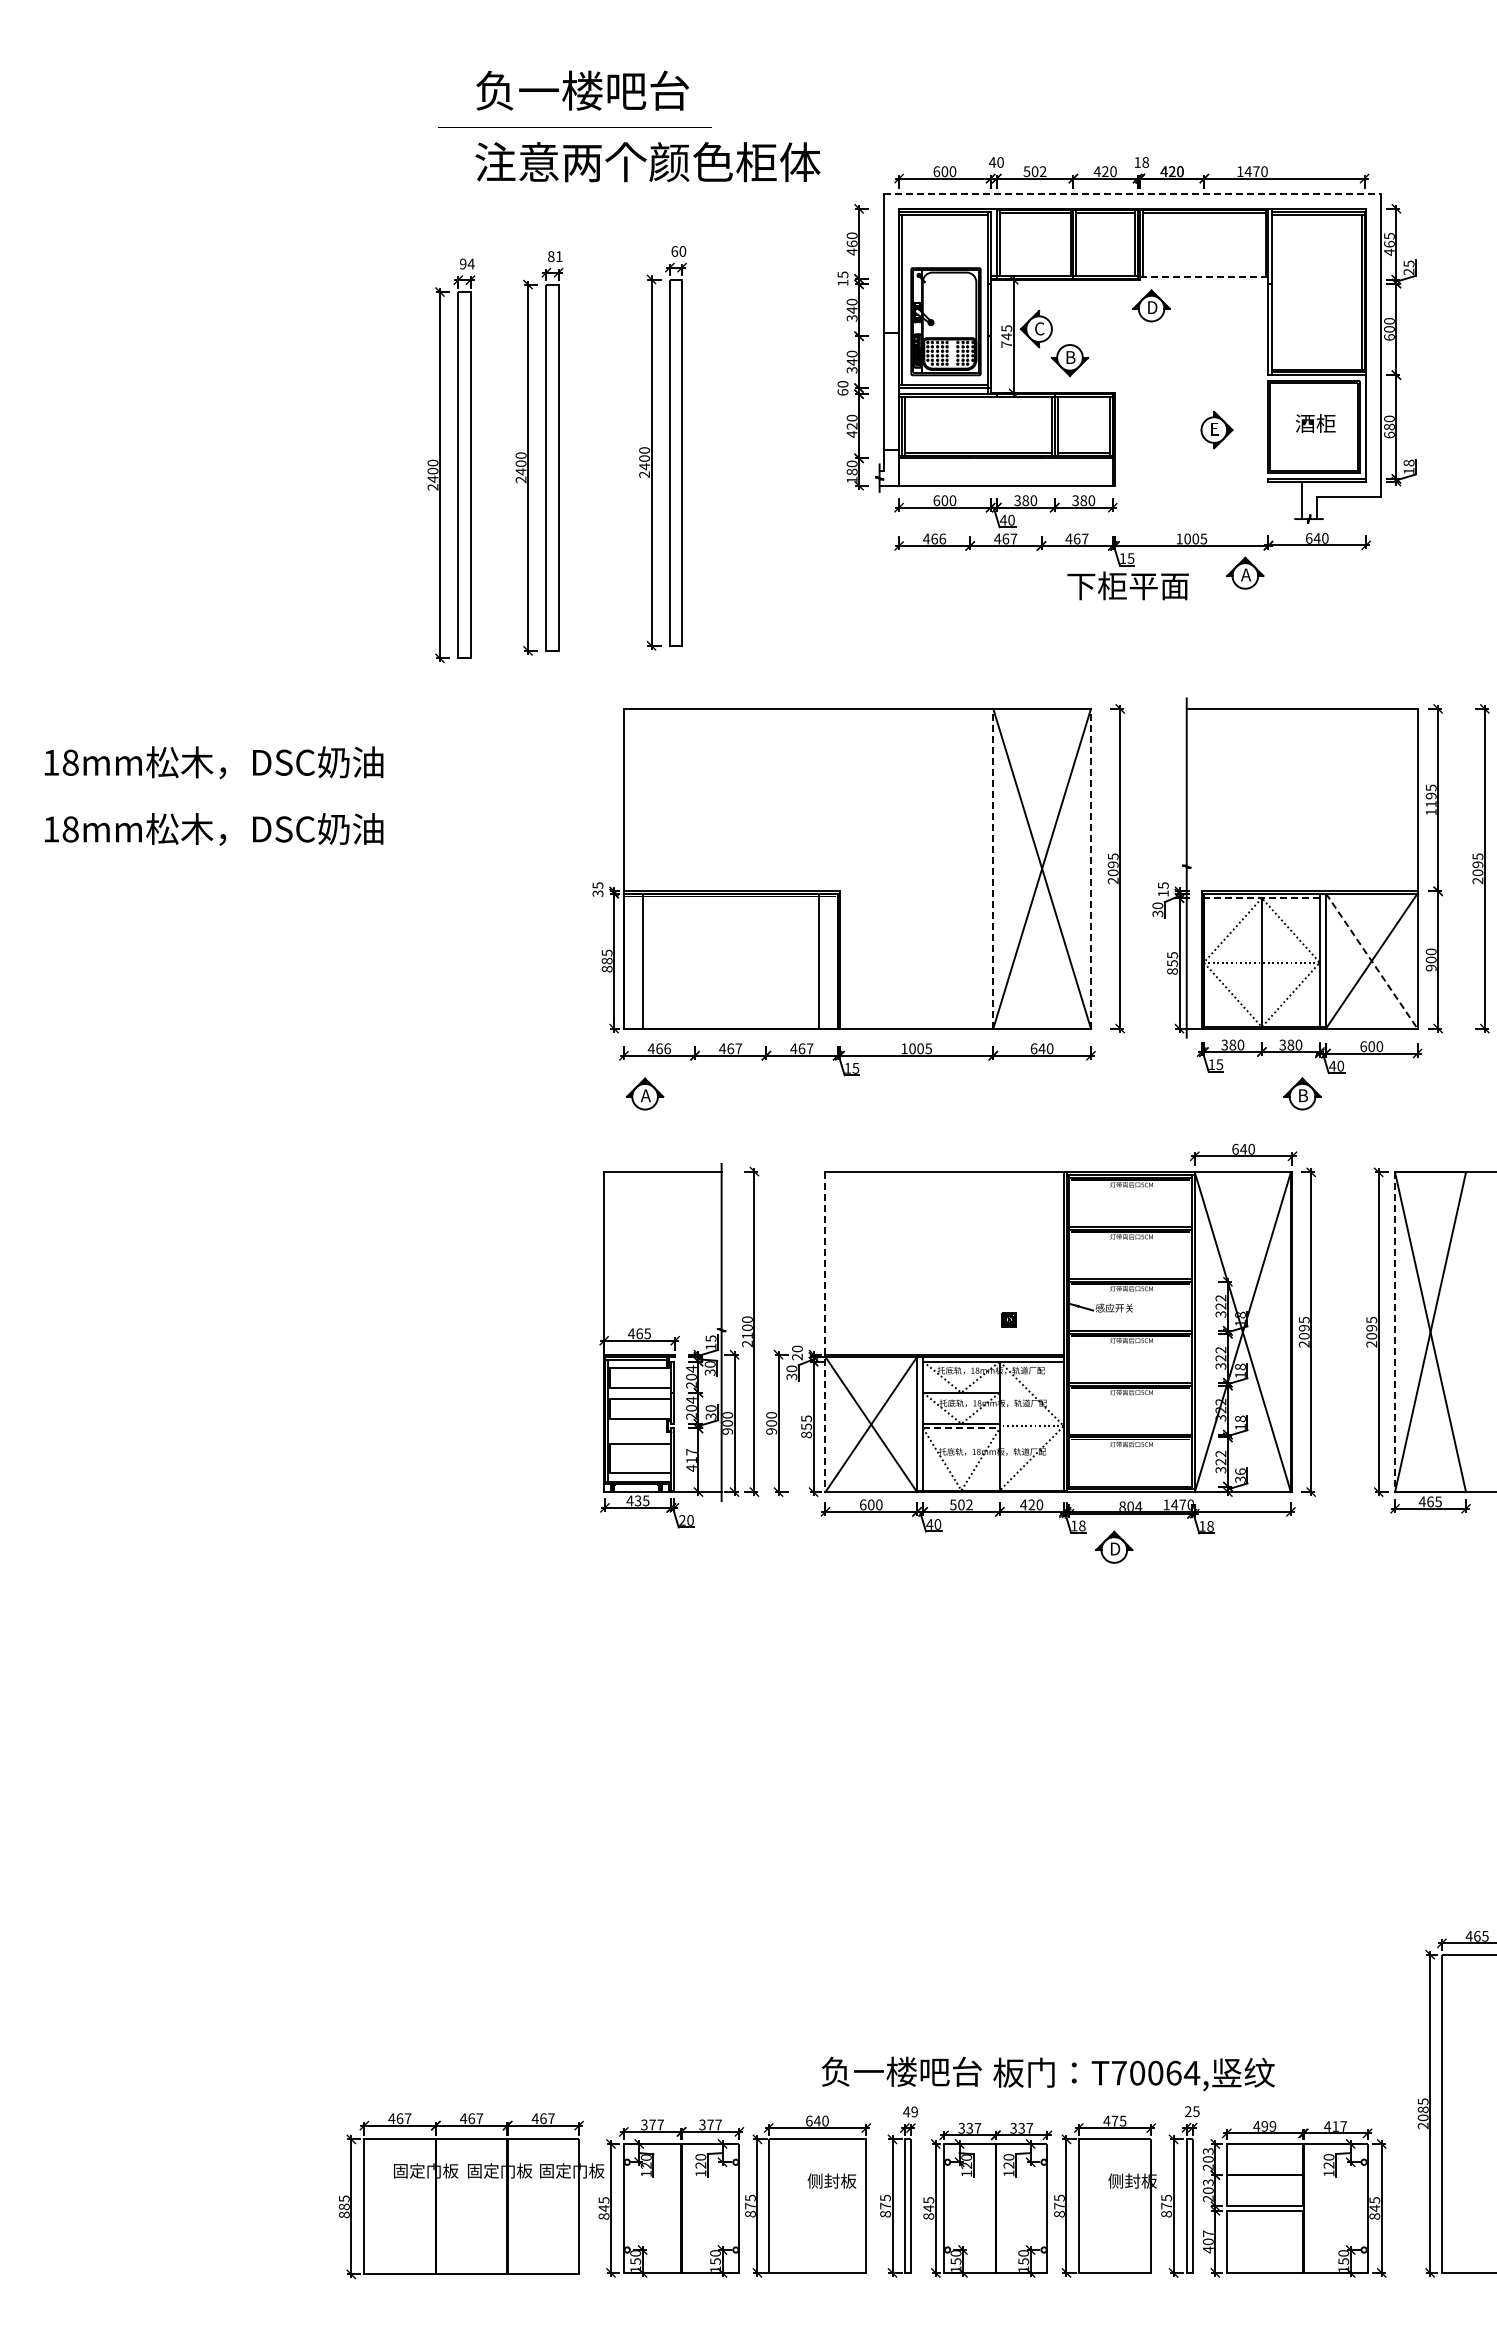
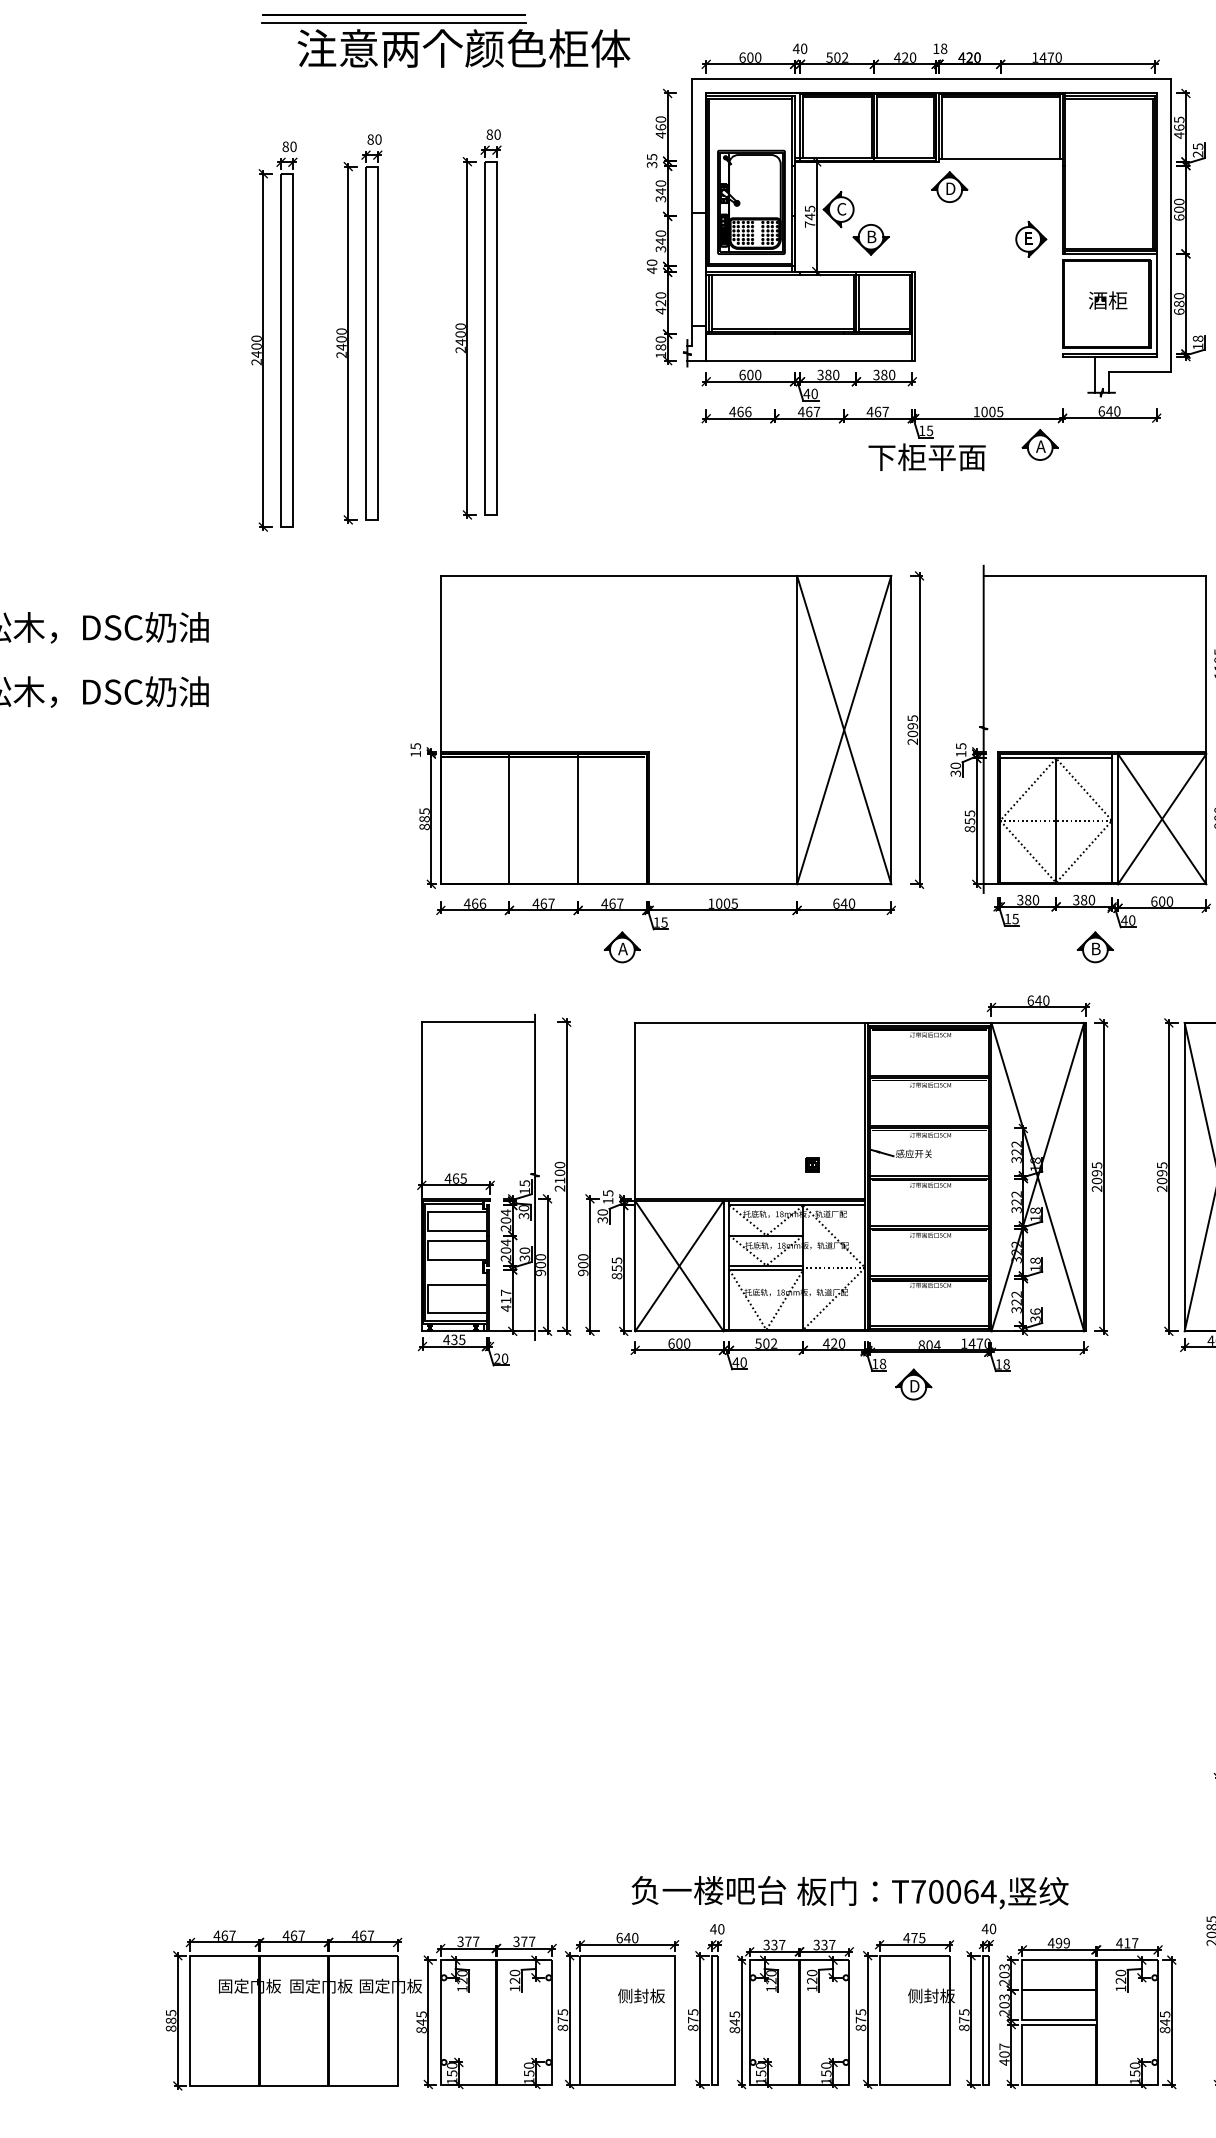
line: (575, 135) -> (394, 22), added
line: (1132, 193) -> (931, 78), dashed -> solid
text: (674, 251) -> (489, 134), 60 -> 80
text: (559, 256) -> (378, 139), 81 -> 80
text: (466, 263) -> (288, 146), 94 -> 80
line: (1204, 276) -> (1000, 158), dashed -> solid
text: (842, 282) -> (651, 164), 15 -> 35
text: (842, 391) -> (651, 269), 60 -> 40
part: (1216, 429) -> (1030, 238), moved
line: (993, 868) -> (797, 729), dashed -> solid
line: (1090, 868) -> (890, 729), dashed -> solid
text: (597, 893) -> (415, 753), 35 -> 15
line: (1261, 898) -> (1055, 758), dashed -> solid
line: (643, 960) -> (509, 818), moved
line: (819, 960) -> (578, 818), moved
line: (1371, 961) -> (1161, 819), dashed -> solid
part: (644, 1093) -> (621, 946), moved
line: (825, 1332) -> (635, 1177), dashed -> solid
line: (1395, 1332) -> (1185, 1177), dashed -> solid
text: (797, 1352) -> (608, 1196), 20 -> 15
line: (961, 1428) -> (766, 1270), dashed -> solid
text: (914, 2111) -> (721, 1928), 49 -> 40
text: (1191, 2111) -> (988, 1928), 25 -> 40

